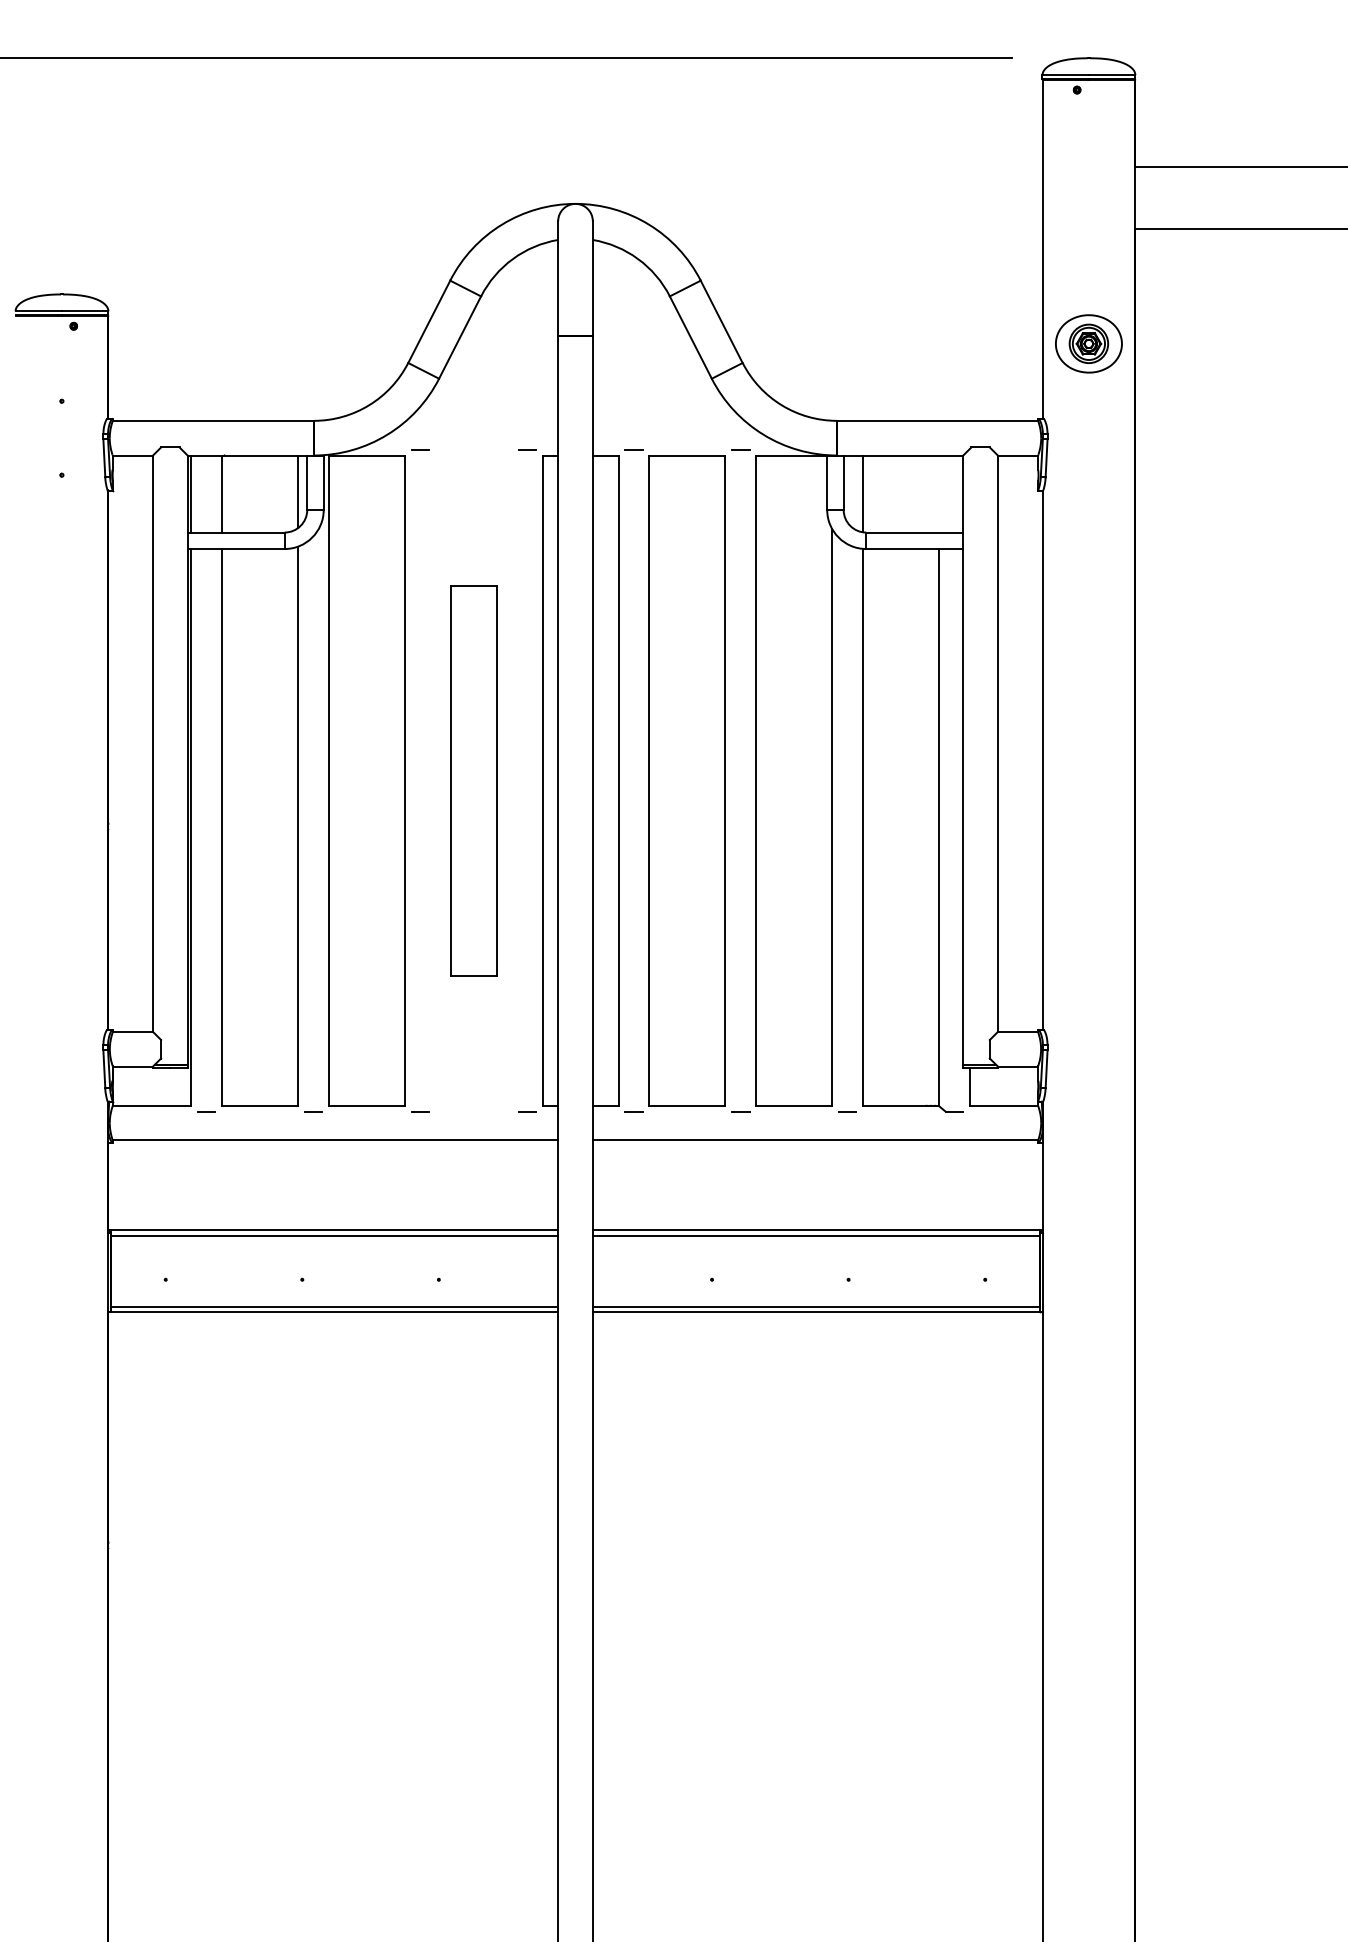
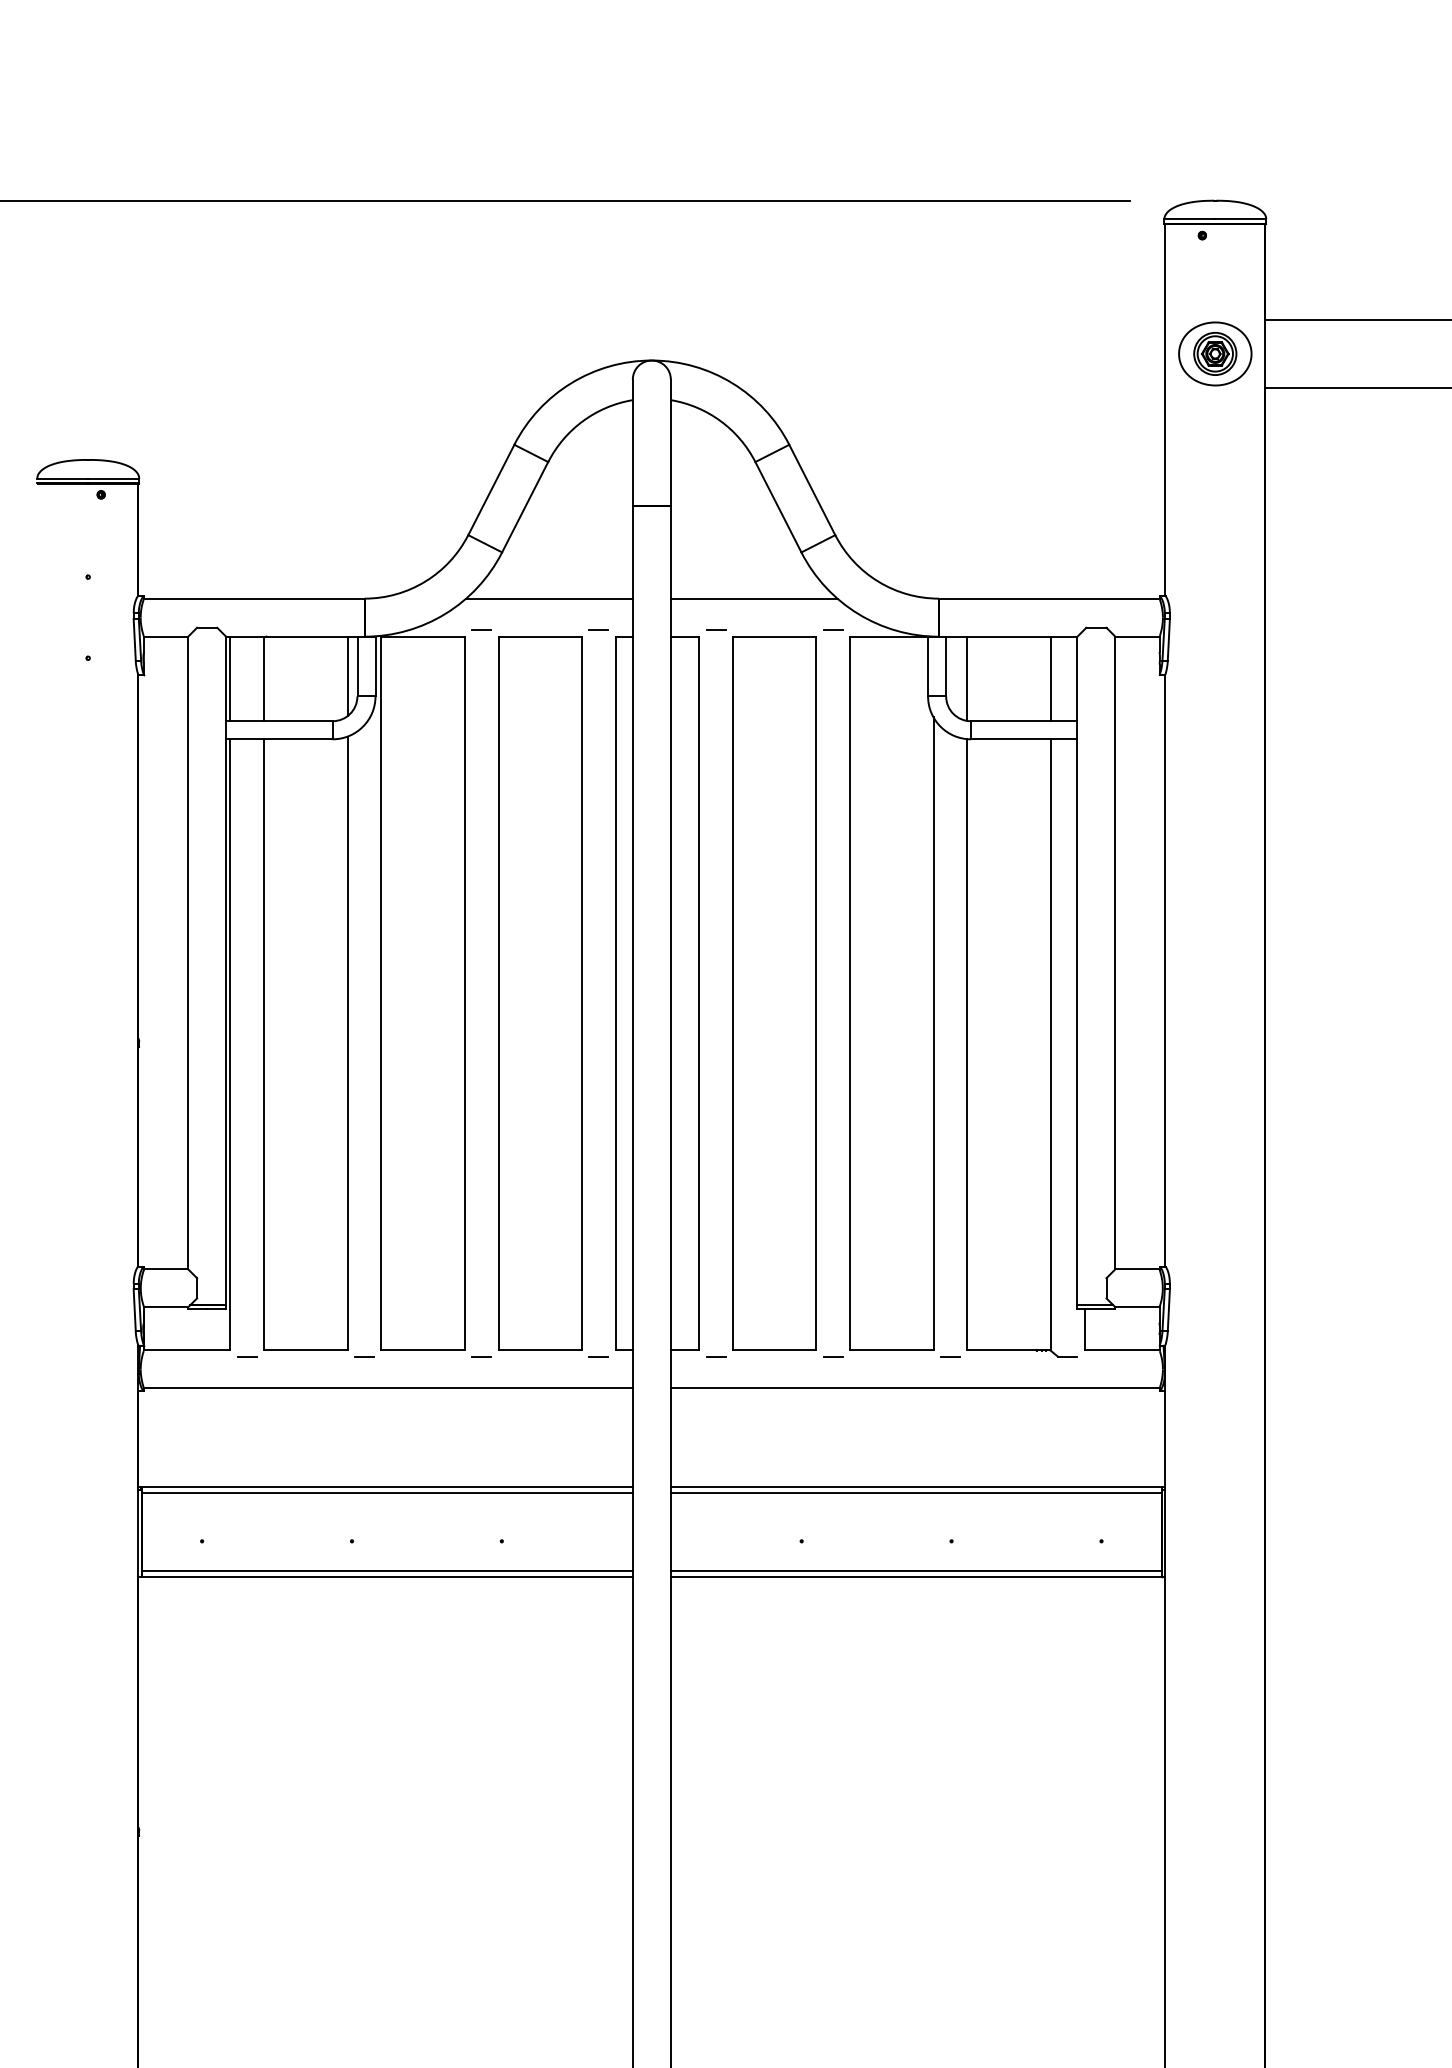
part: (1088, 343) -> (1214, 353), moved
line: (482, 420) -> (549, 598), added
line: (668, 420) -> (753, 598), added
line: (939, 493) -> (1051, 678), added
part: (473, 780) -> (539, 993), size x1.67

